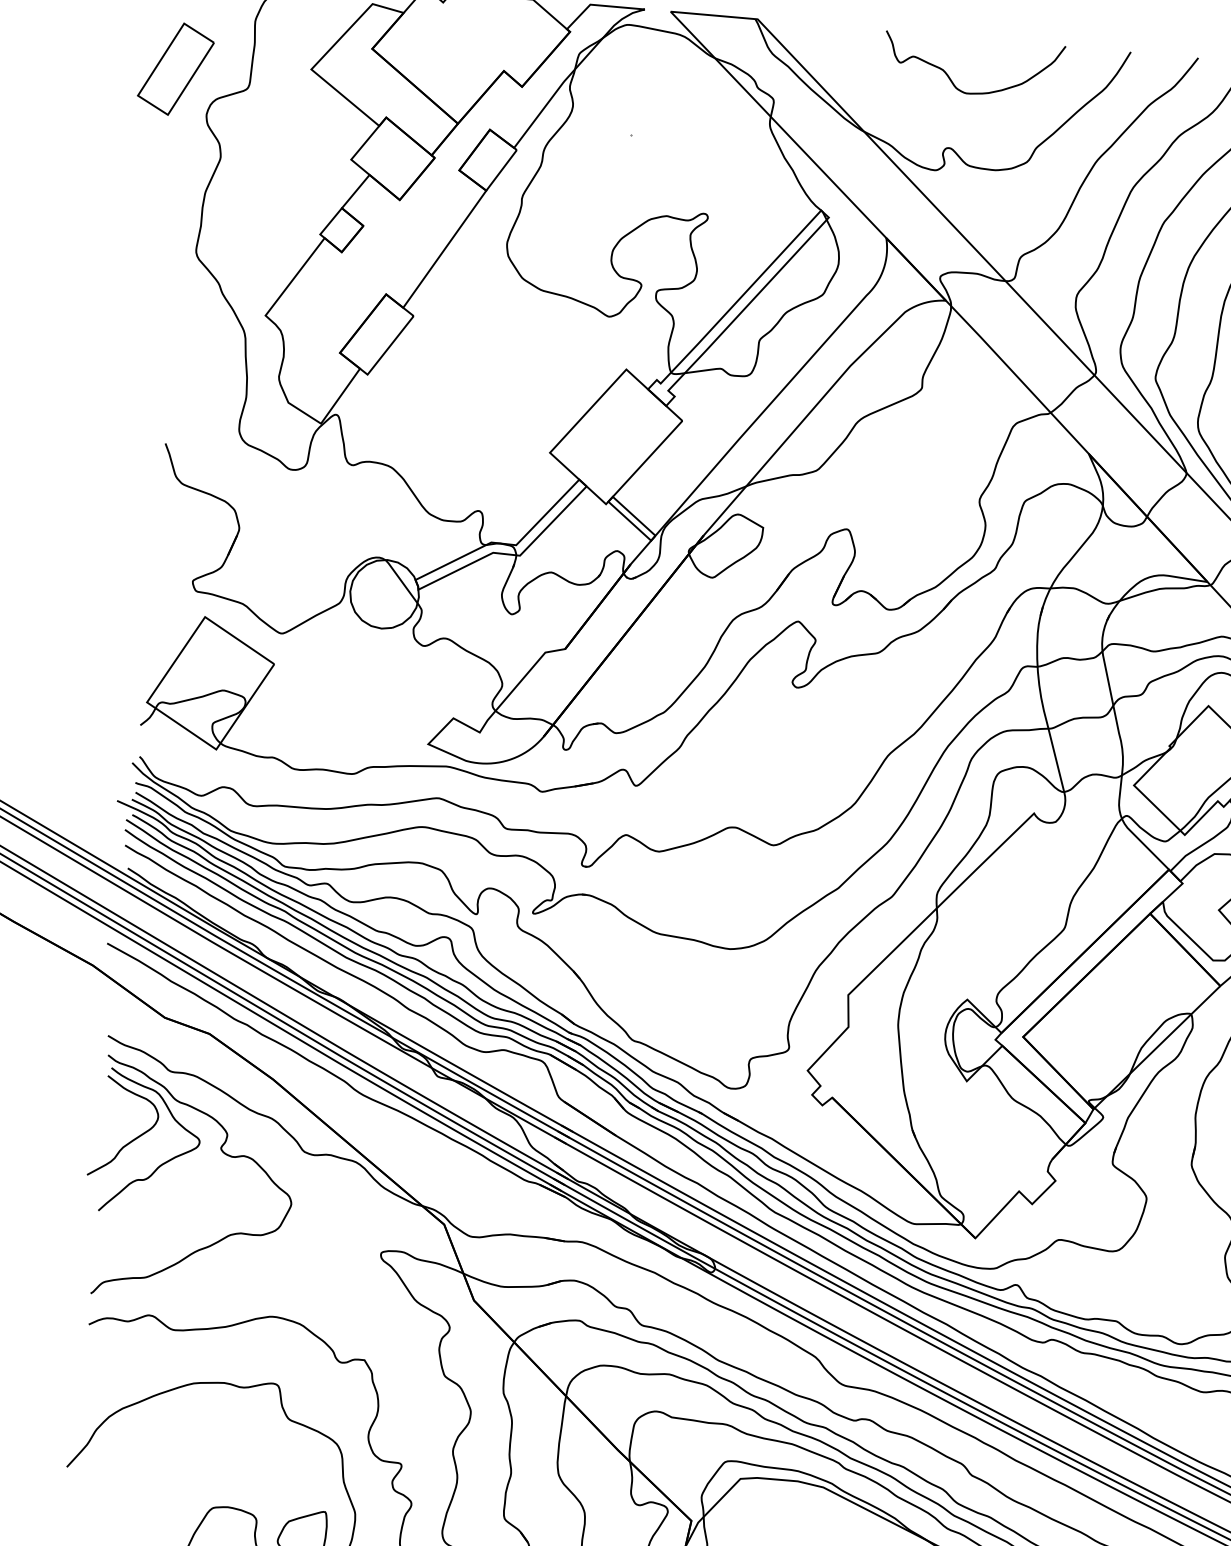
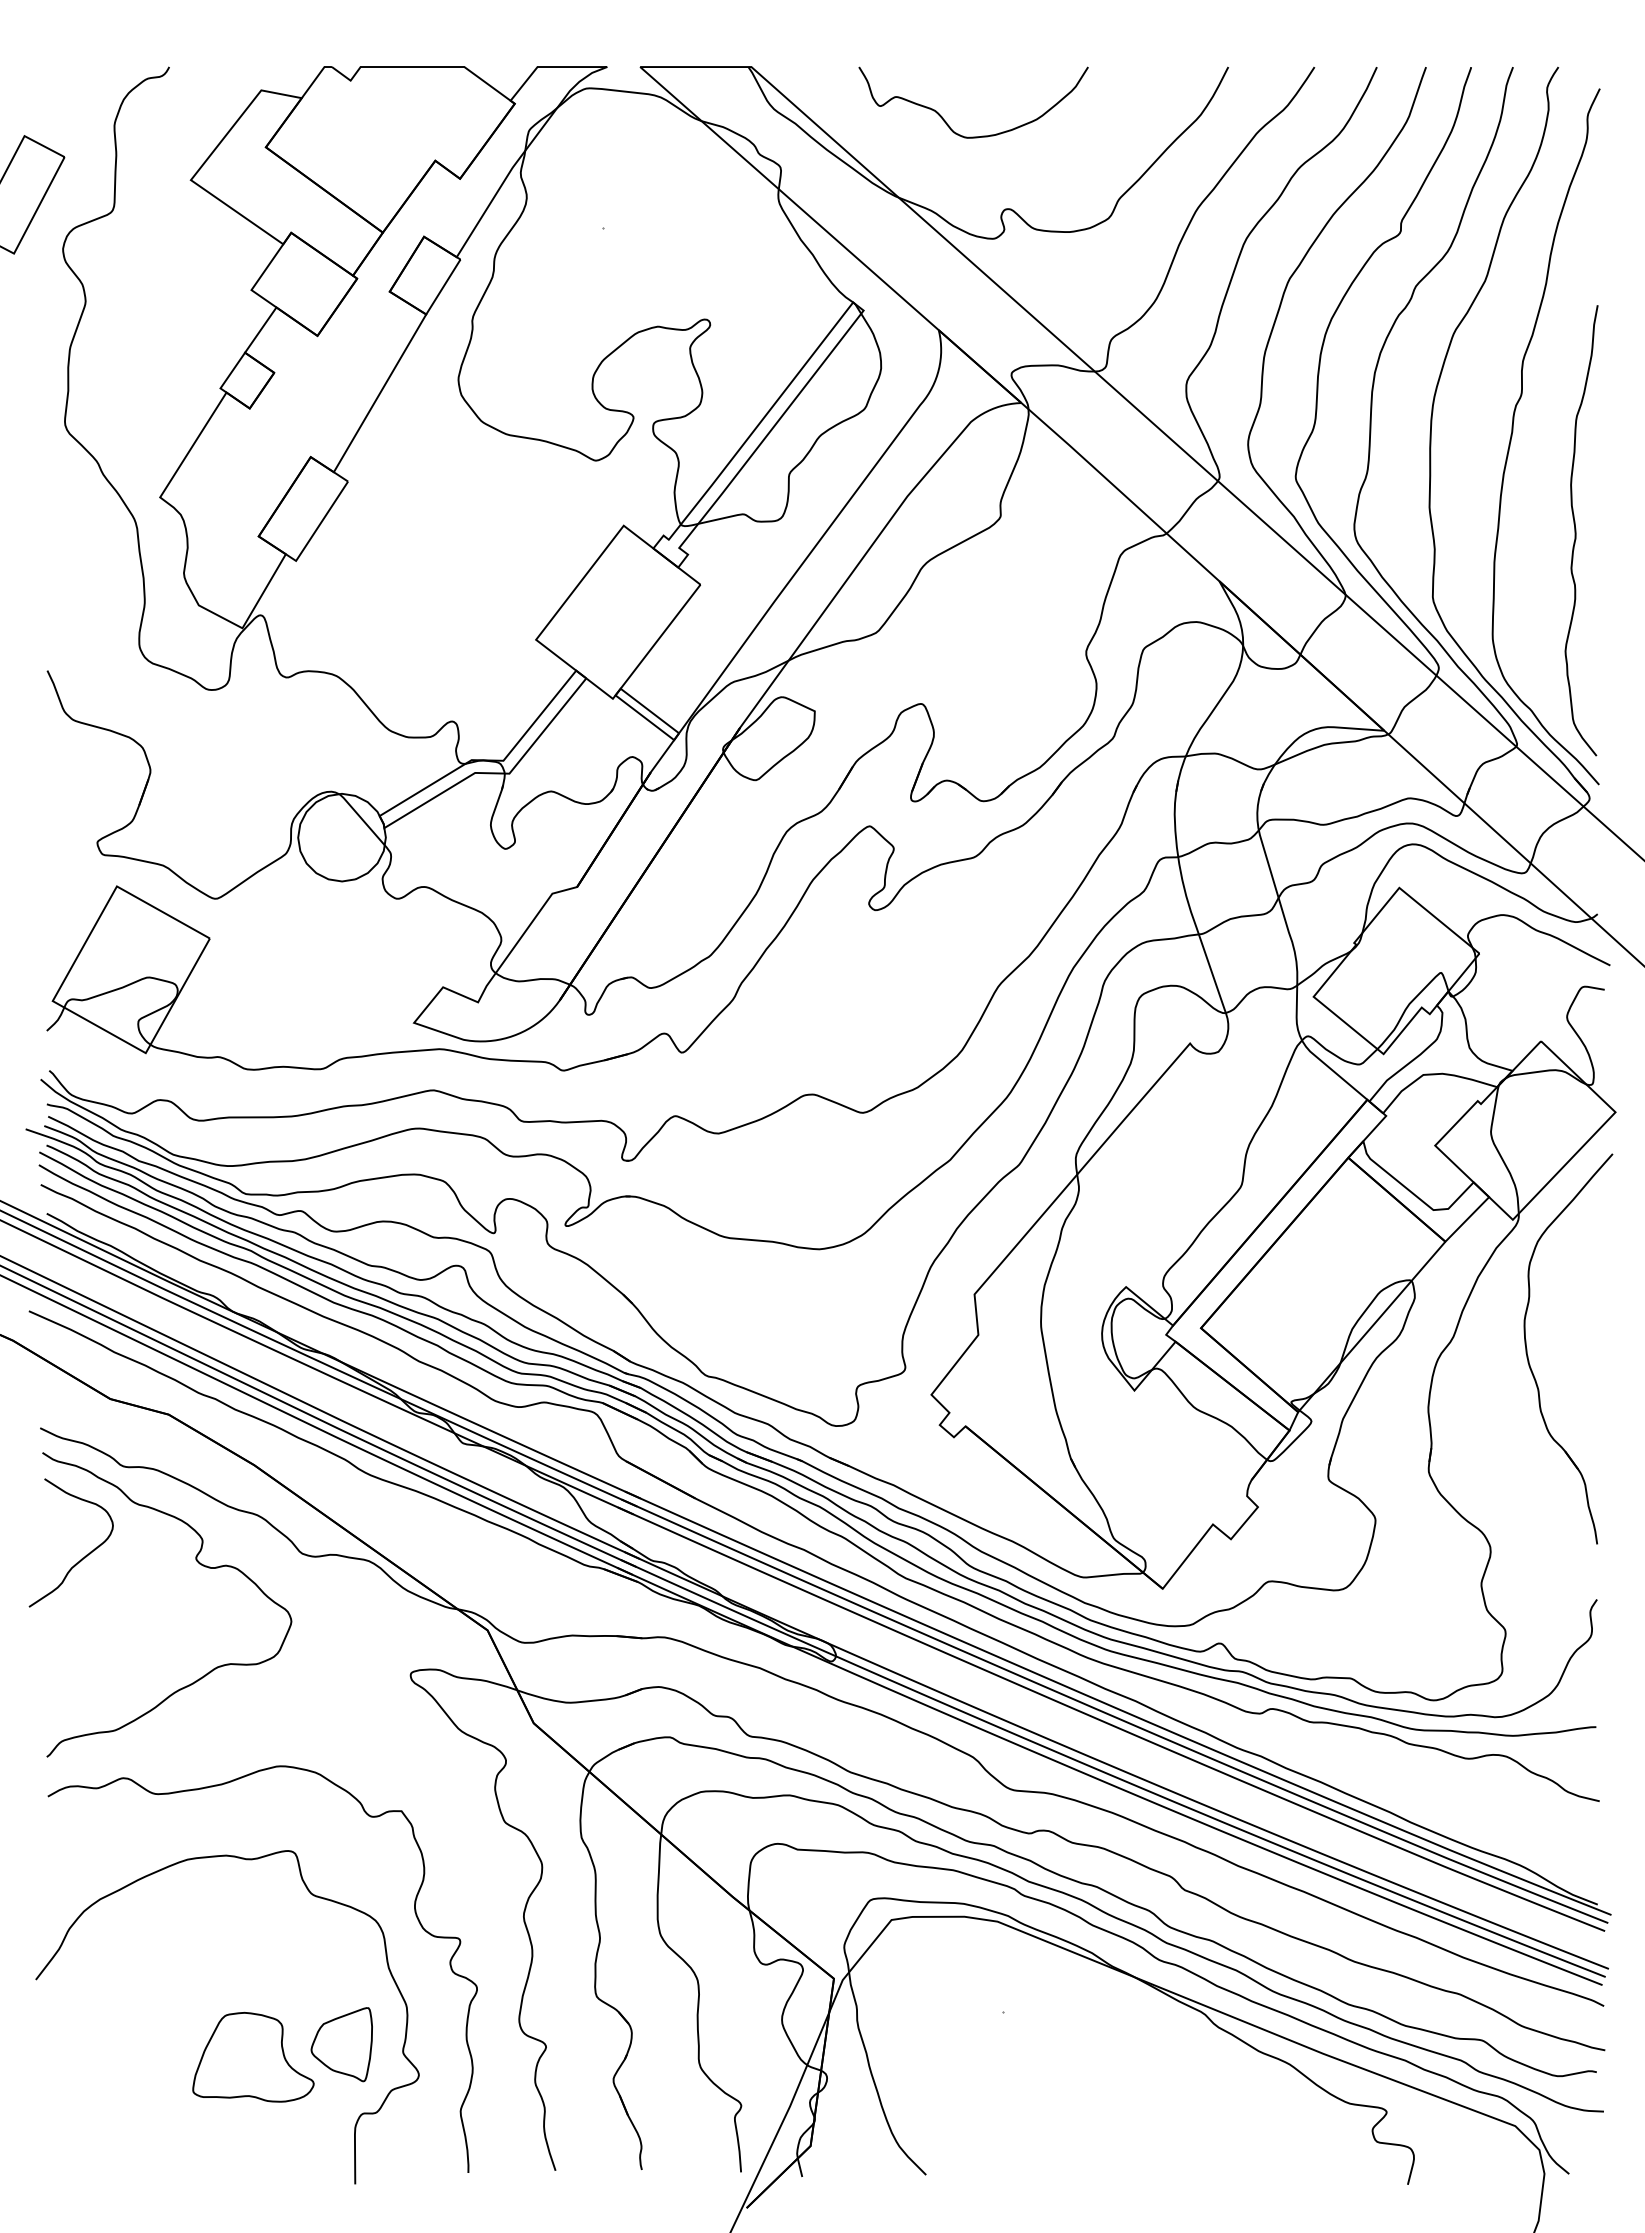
curve: (951, 79) -> (946, 121), moved
curve: (163, 1163) -> (124, 1583), removed

